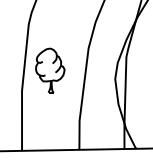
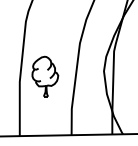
part: (50, 70) -> (45, 76), moved

